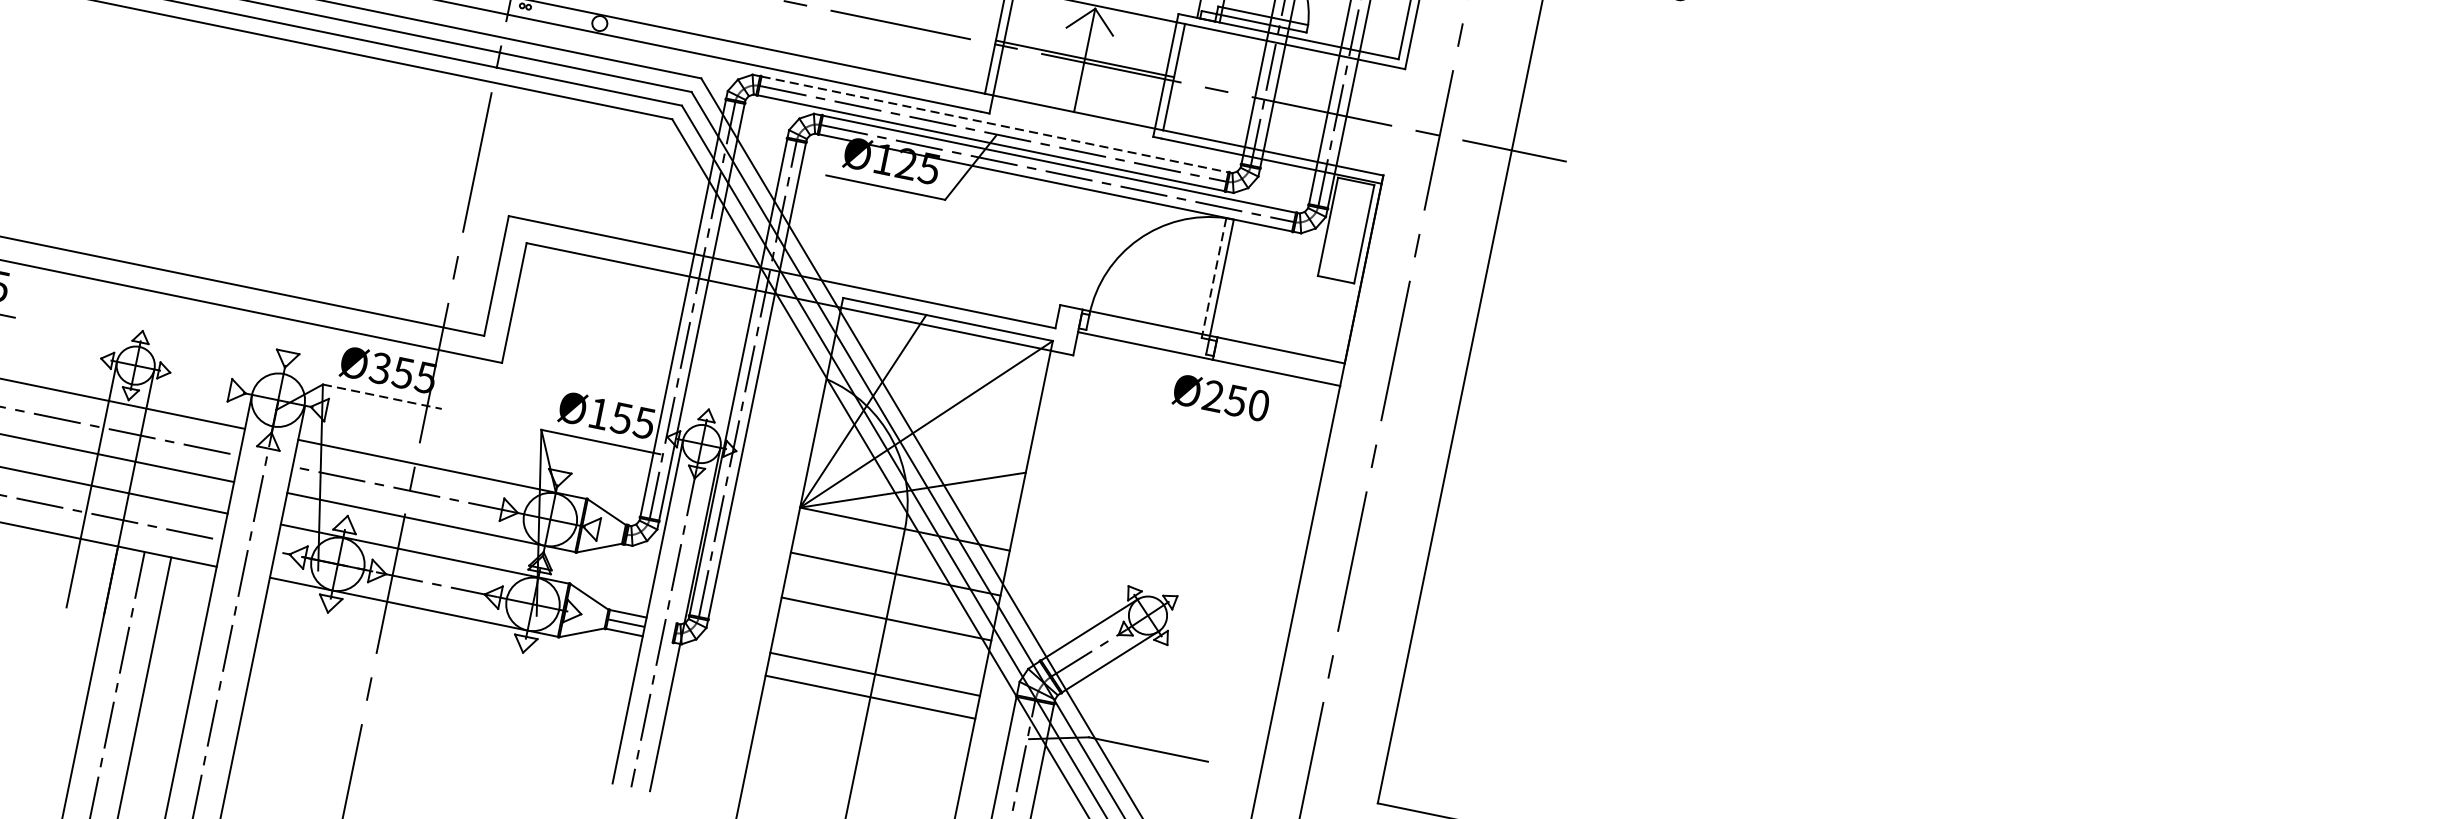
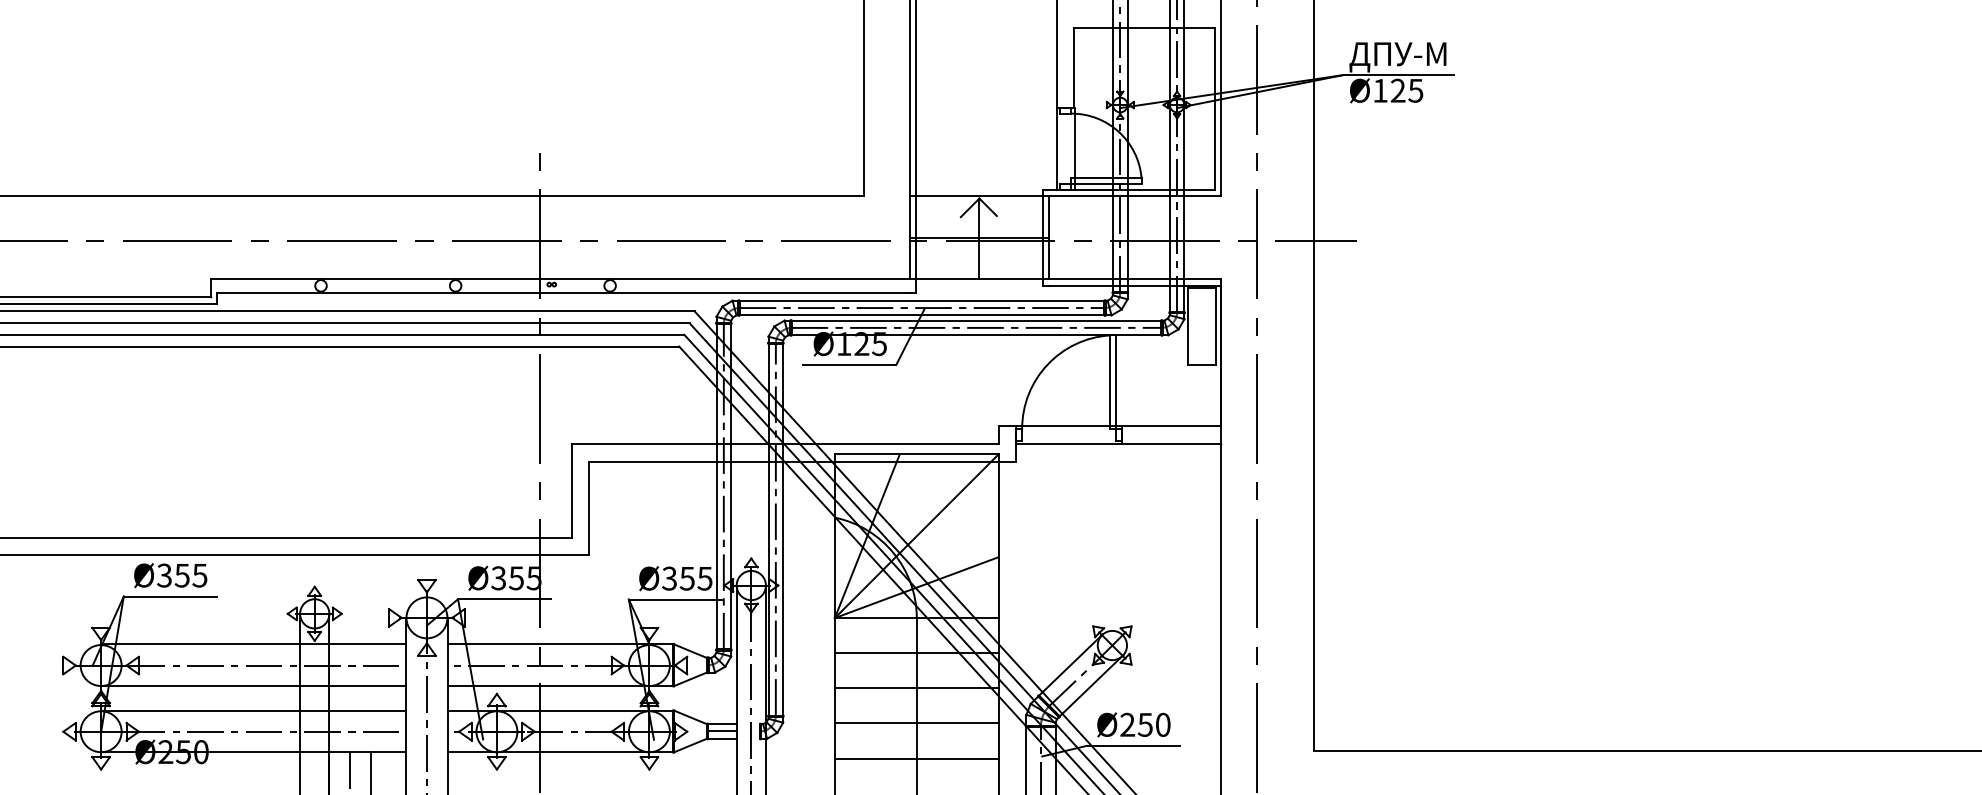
line: (995, 124) -> (922, 300), dashed -> solid
line: (1213, 278) -> (1109, 382), dashed -> solid
line: (383, 397) -> (505, 599), dashed -> solid
text: (1220, 397) -> (1133, 724), moved
text: (598, 413) -> (669, 578), Ø155 -> Ø355
line: (874, 674) -> (916, 758), moved
line: (870, 697) -> (916, 723), moved

